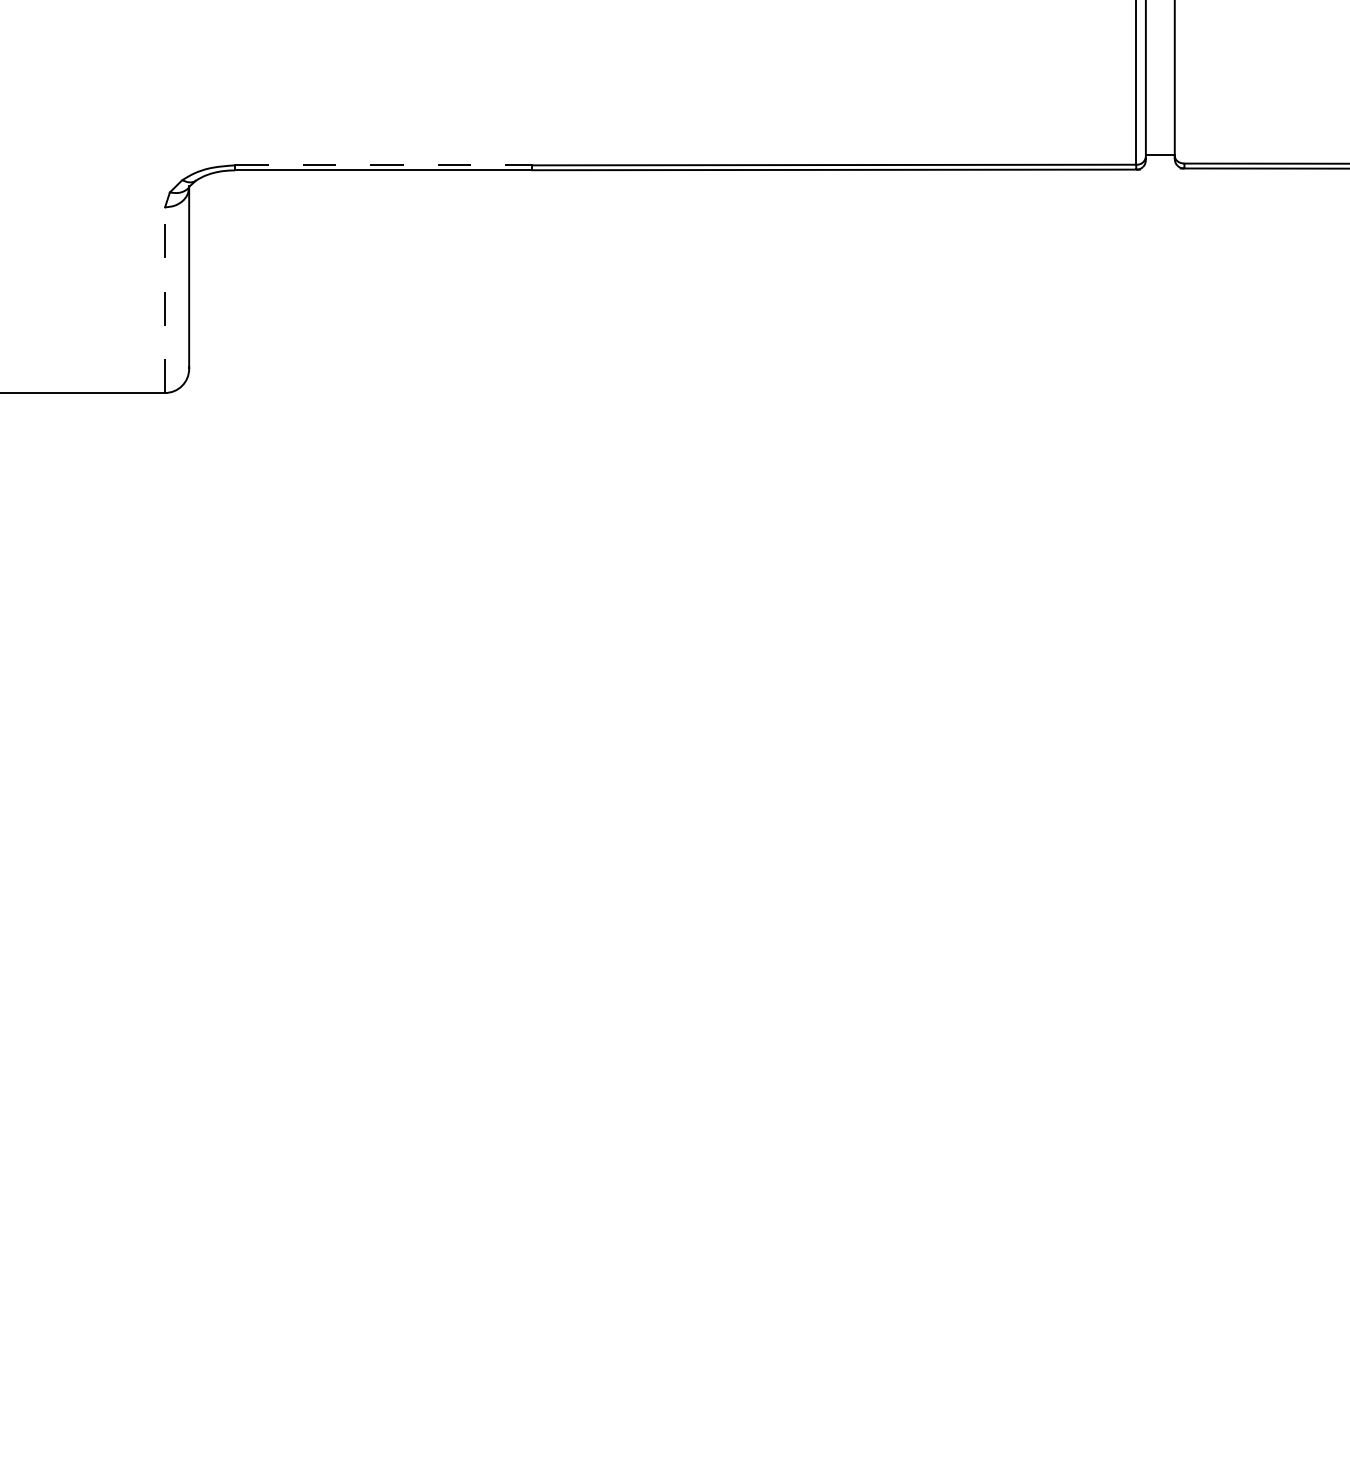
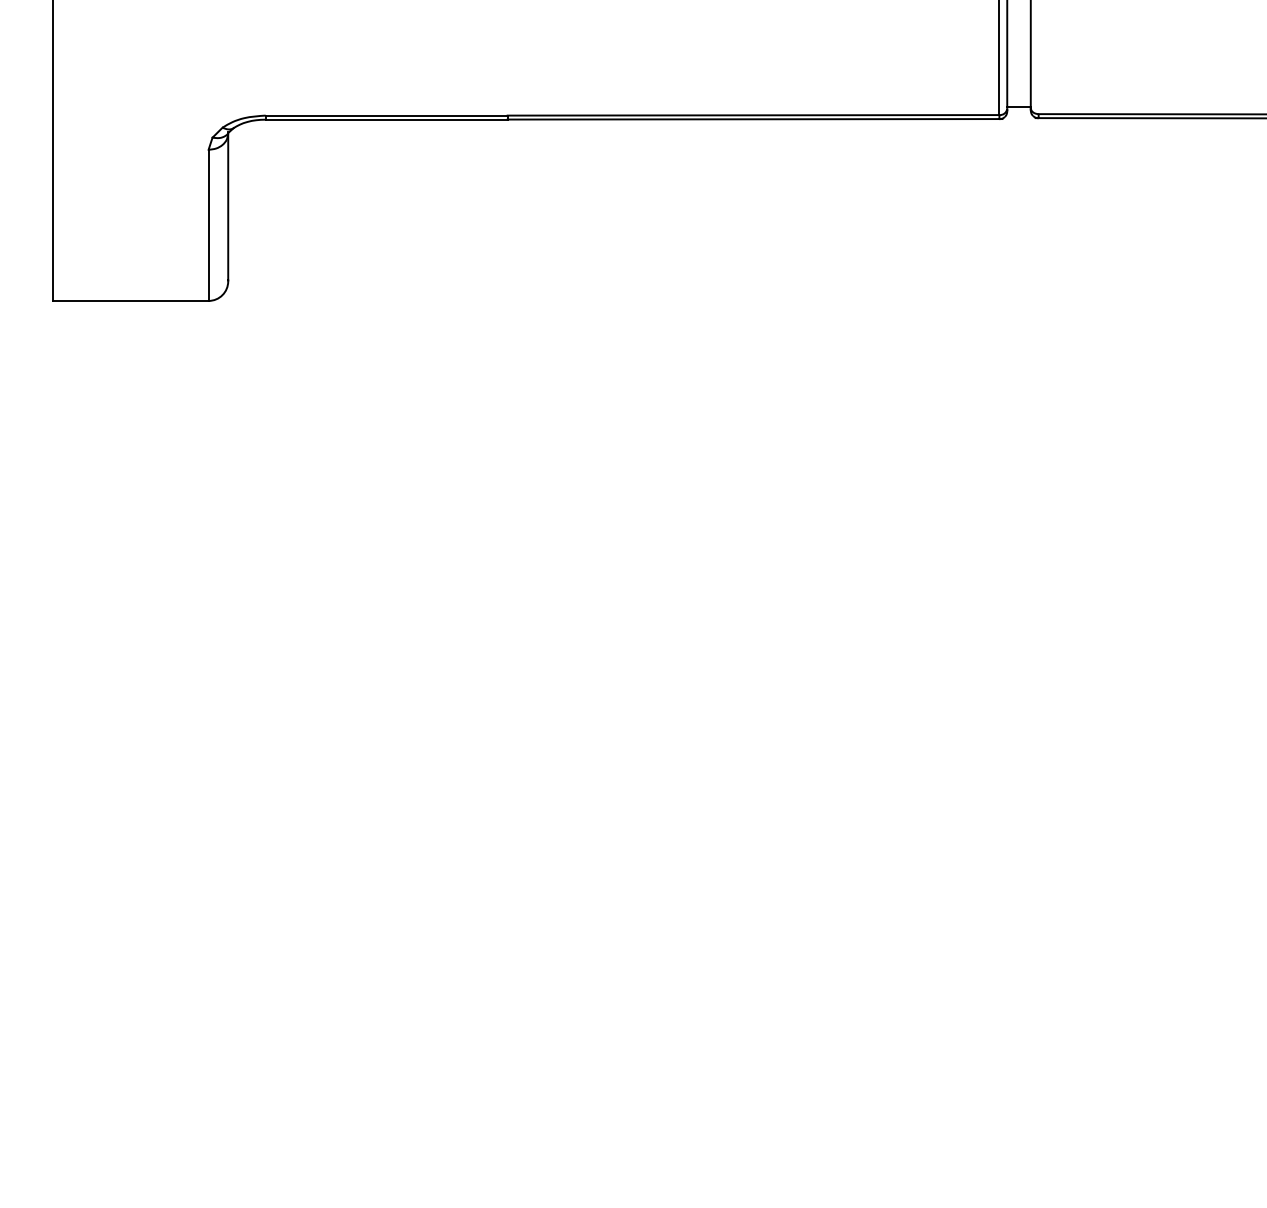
line: (383, 165) -> (386, 115), dashed -> solid
line: (164, 300) -> (208, 225), dashed -> solid

